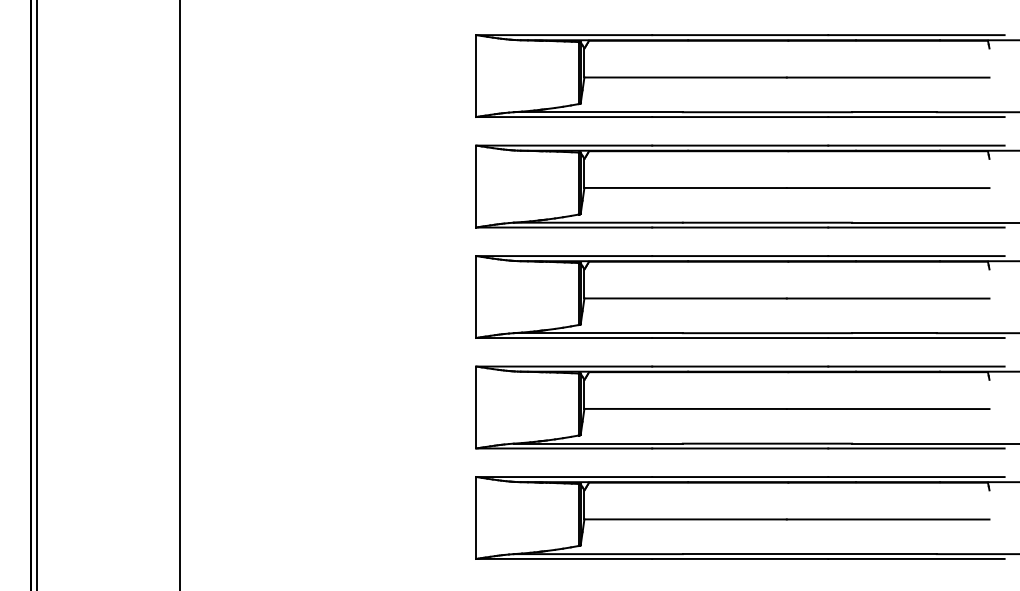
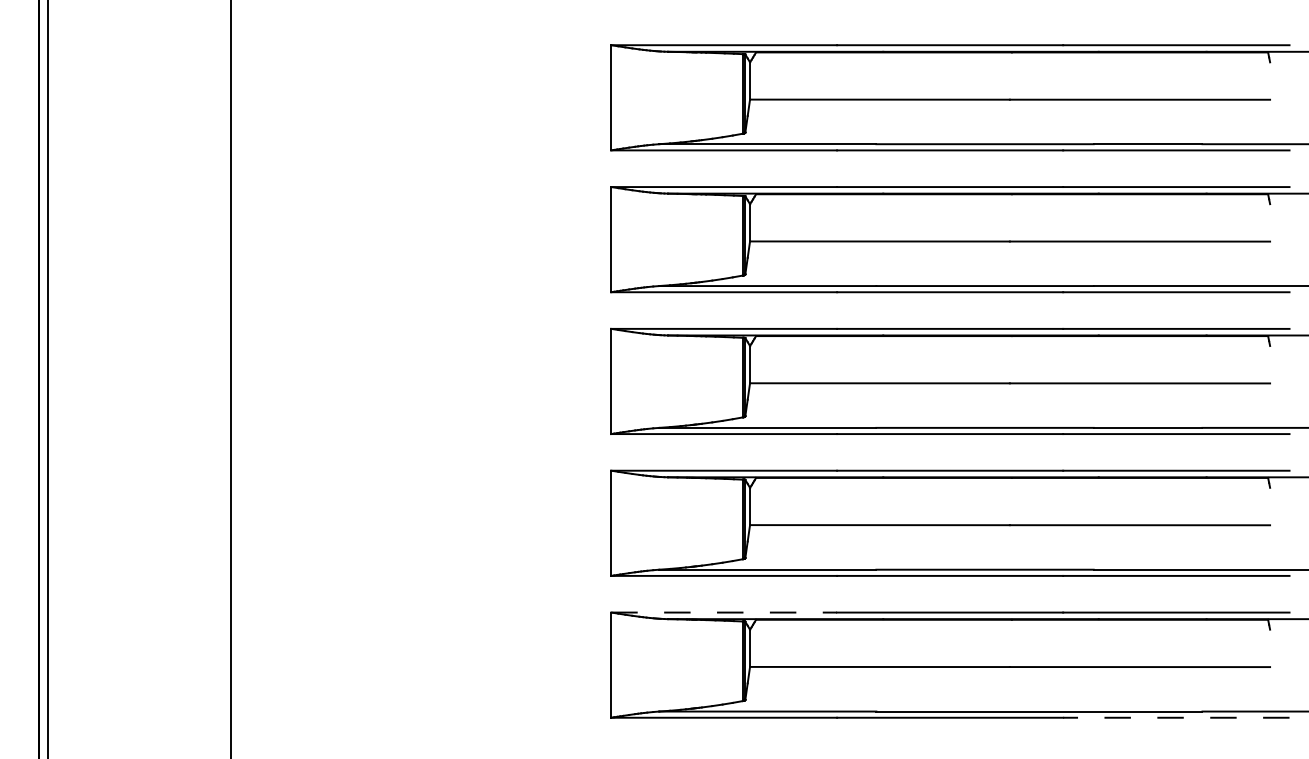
line: (564, 476) -> (724, 612), solid -> dashed
line: (915, 558) -> (1175, 717), solid -> dashed

